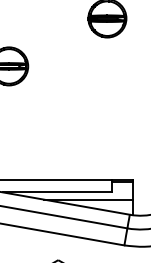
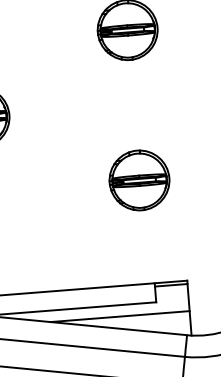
part: (107, 114) -> (139, 180), added

